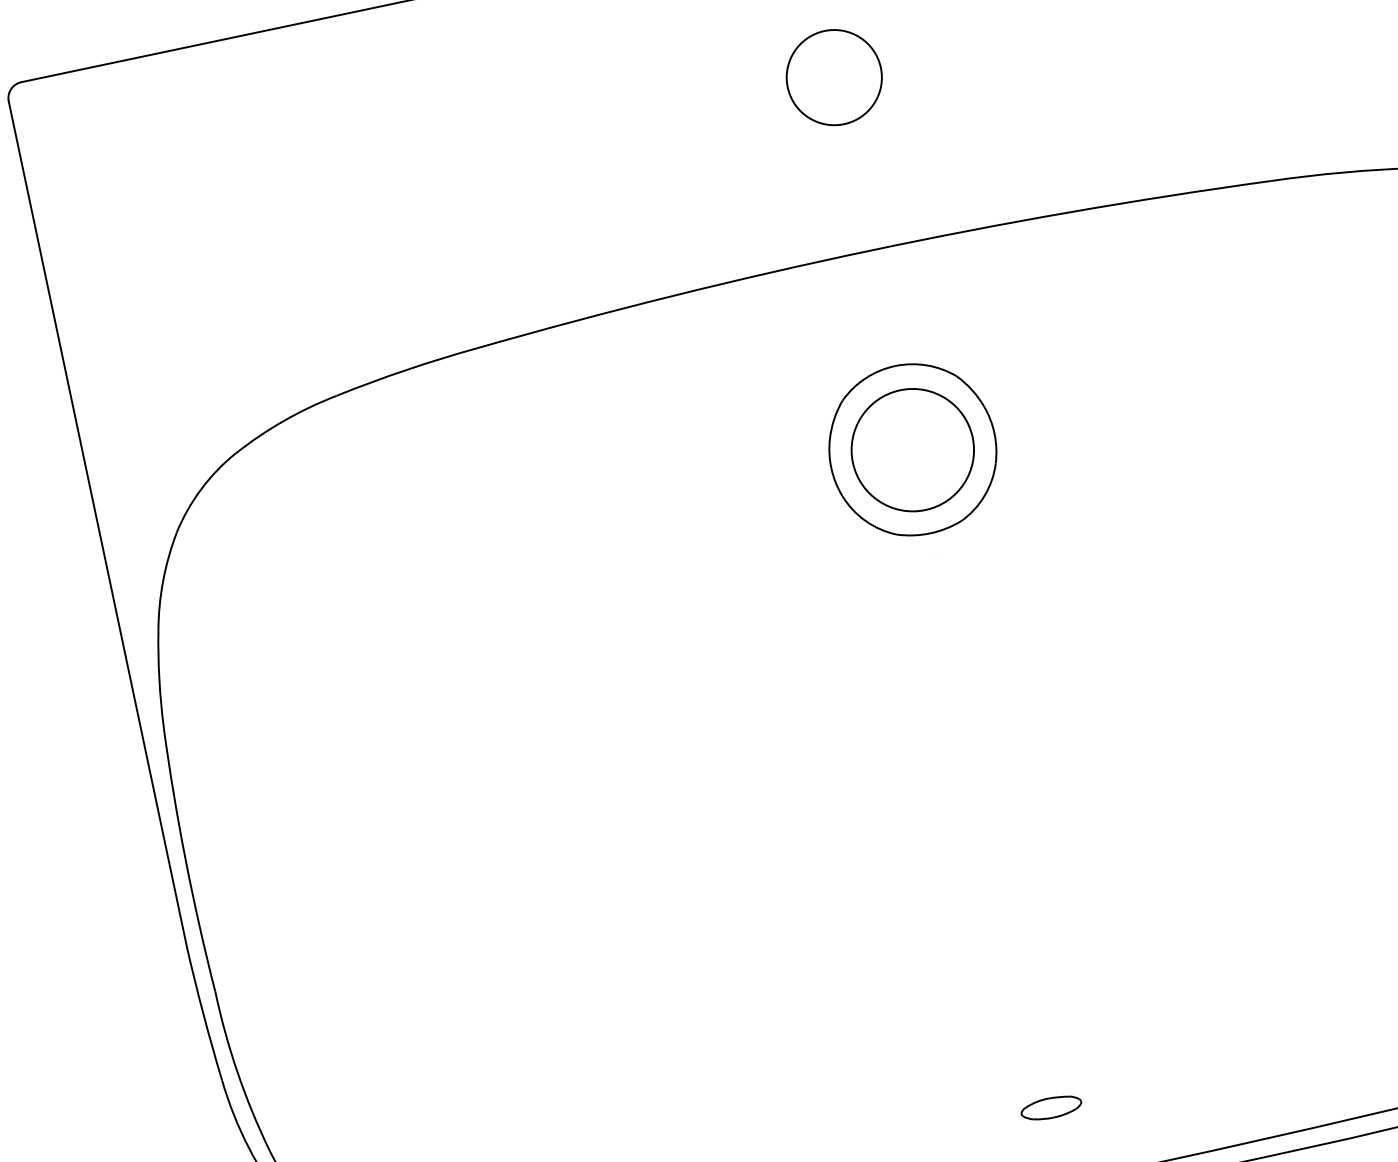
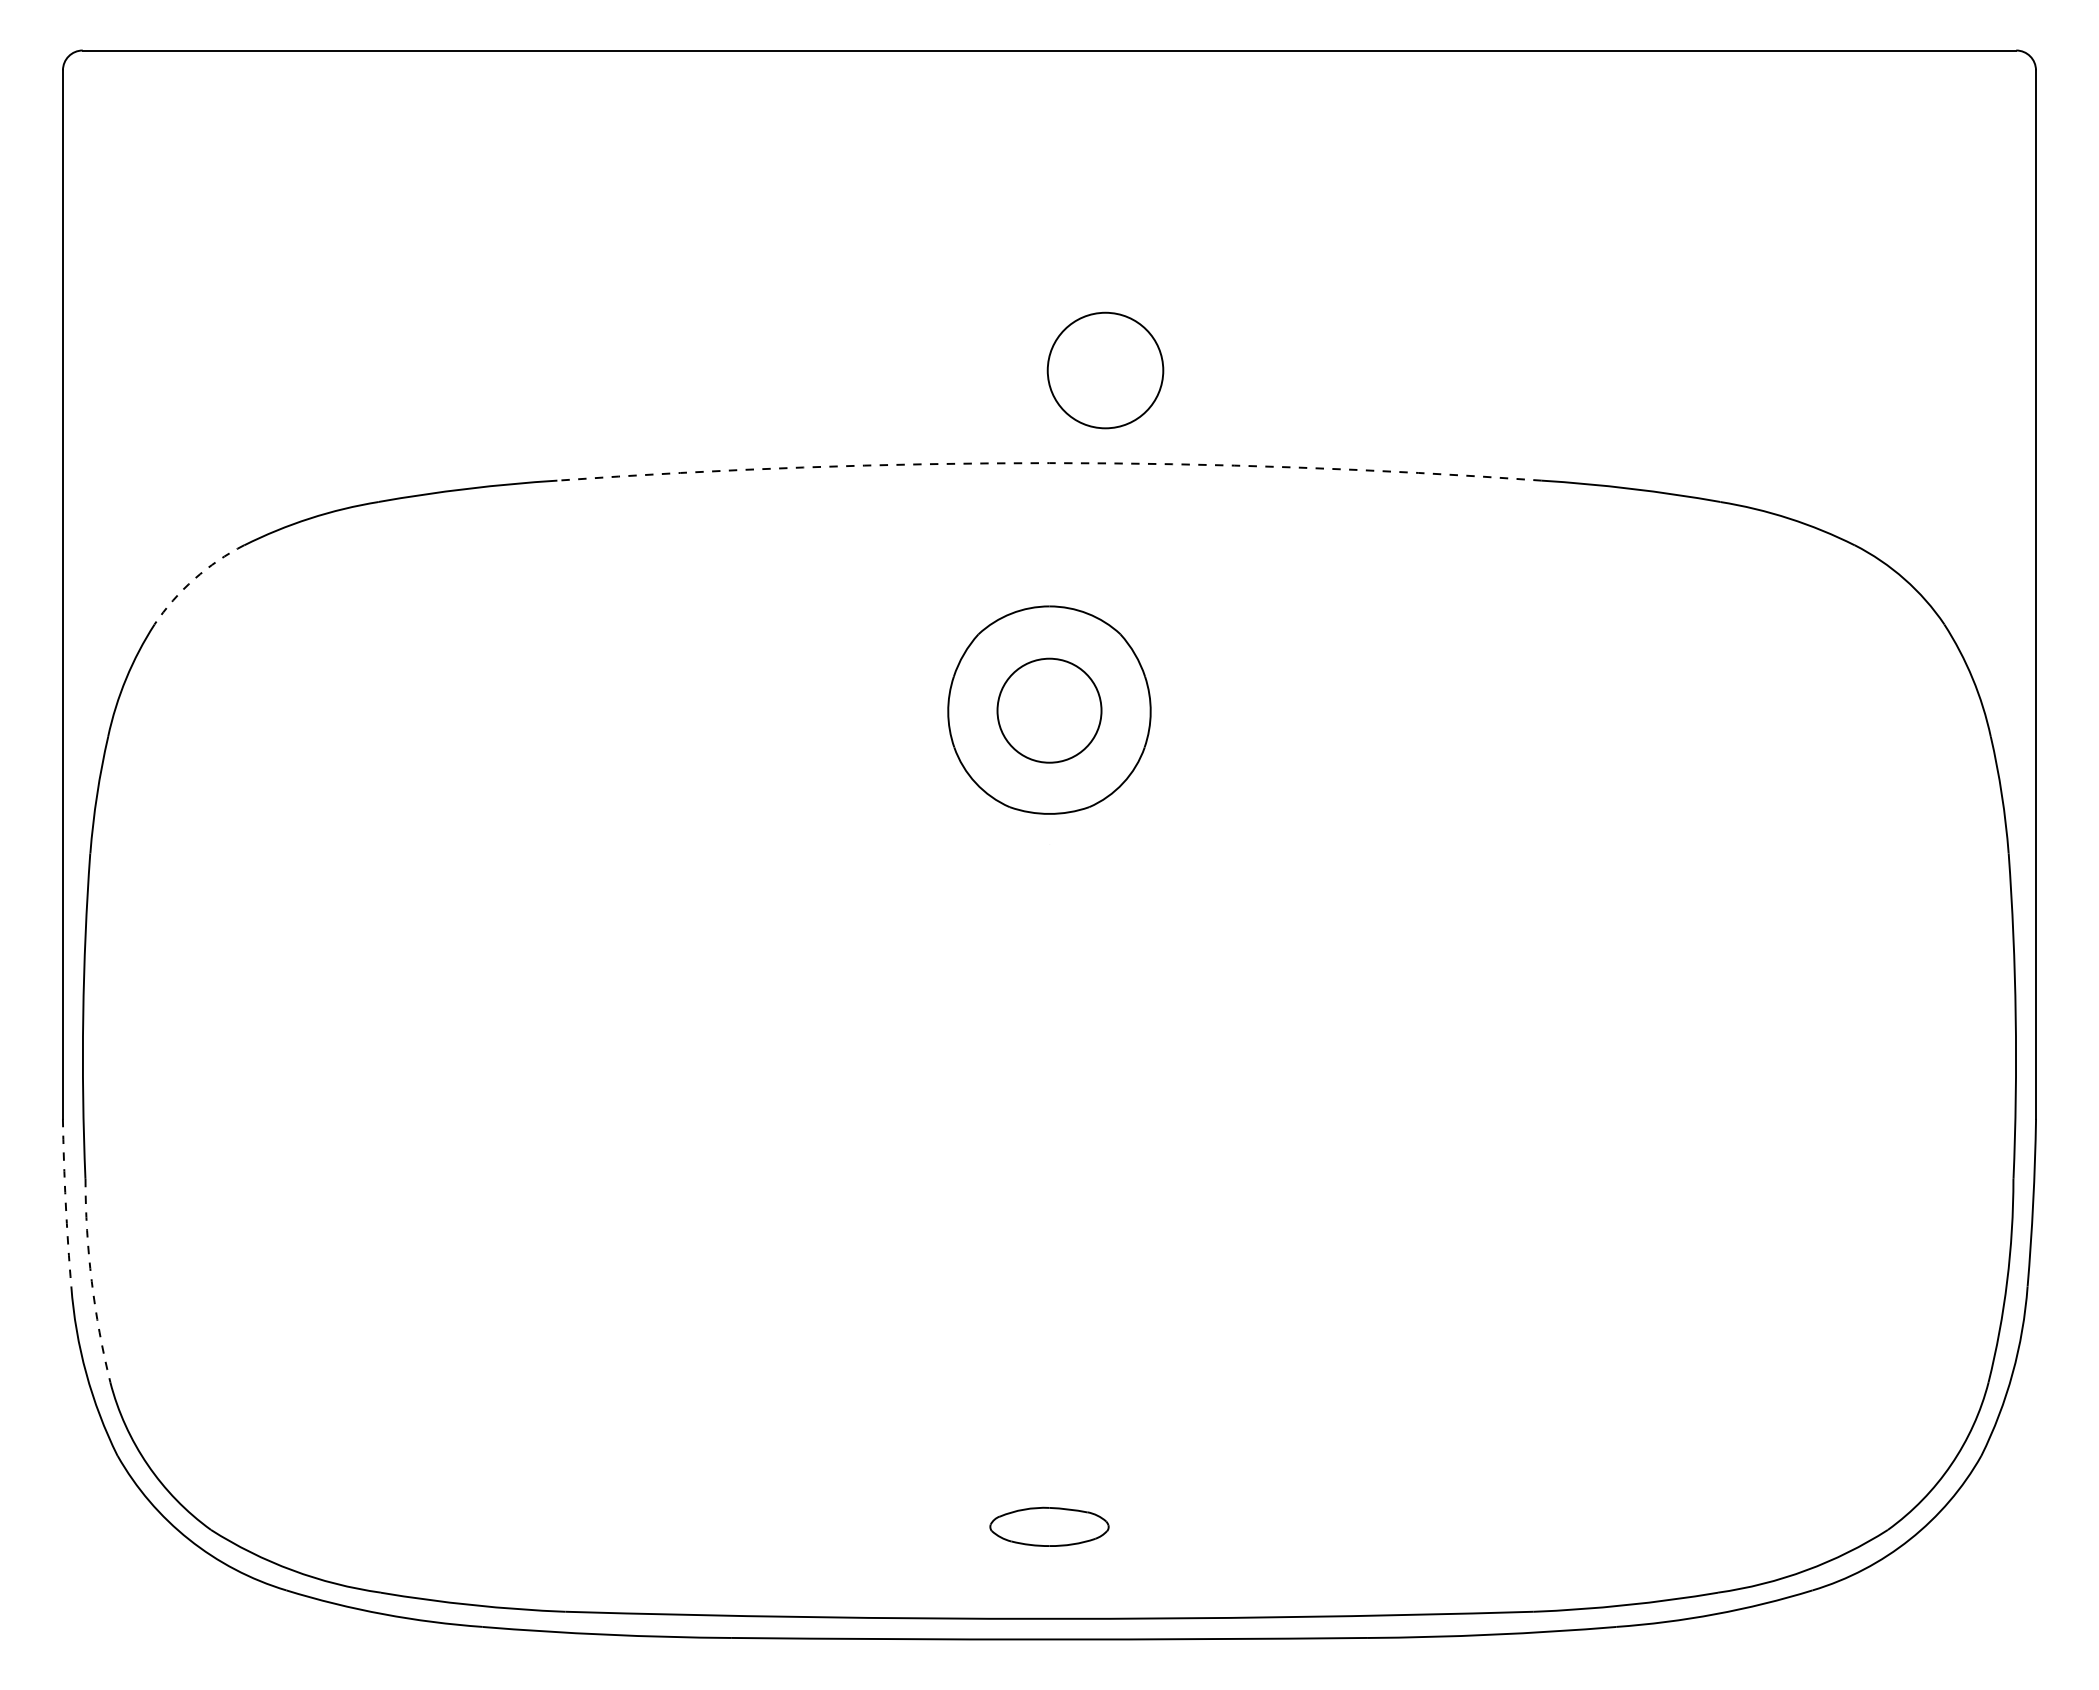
circle: (834, 77) -> (1105, 370), moved
arc: (870, 250) -> (1049, 463), solid -> dashed
circle: (912, 449) -> (1049, 710), size x0.7
arc: (201, 489) -> (194, 579), solid -> dashed
arc: (203, 1013) -> (65, 1202), solid -> dashed
arc: (237, 1073) -> (91, 1281), solid -> dashed
part: (1051, 1107) -> (1049, 1526), size x1.6

